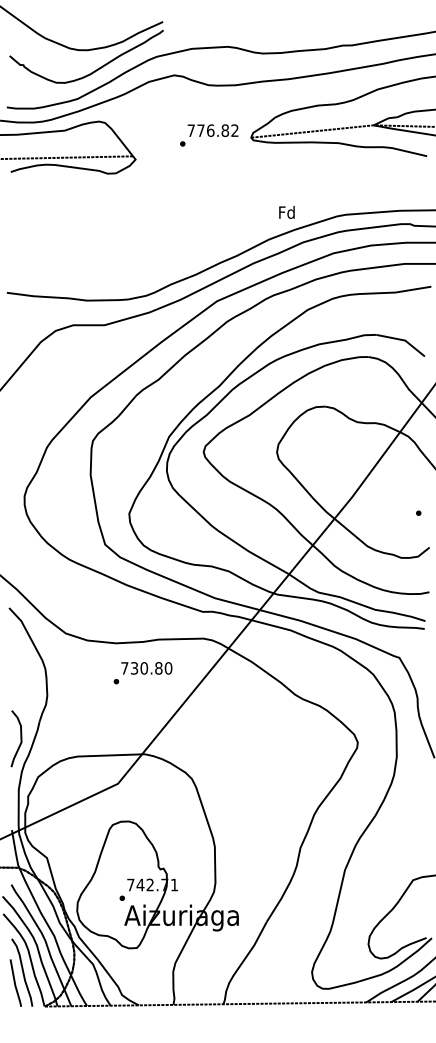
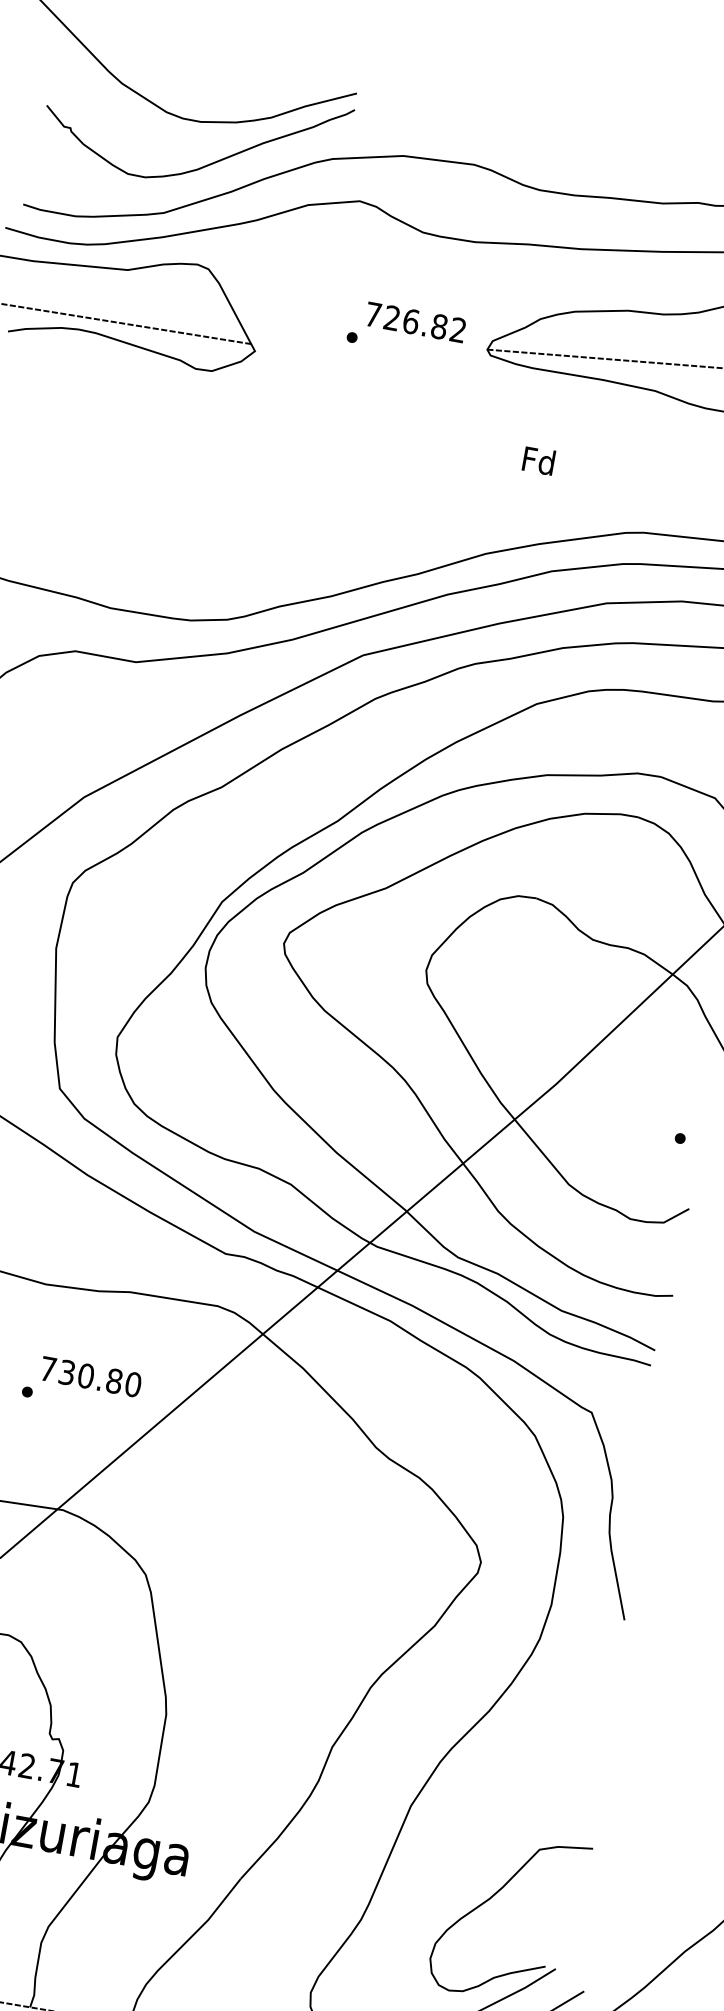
text: (200, 130) -> (391, 317), 776.82 -> 726.82
text: (286, 212) -> (537, 460), moved
text: (142, 673) -> (80, 1385), moved

